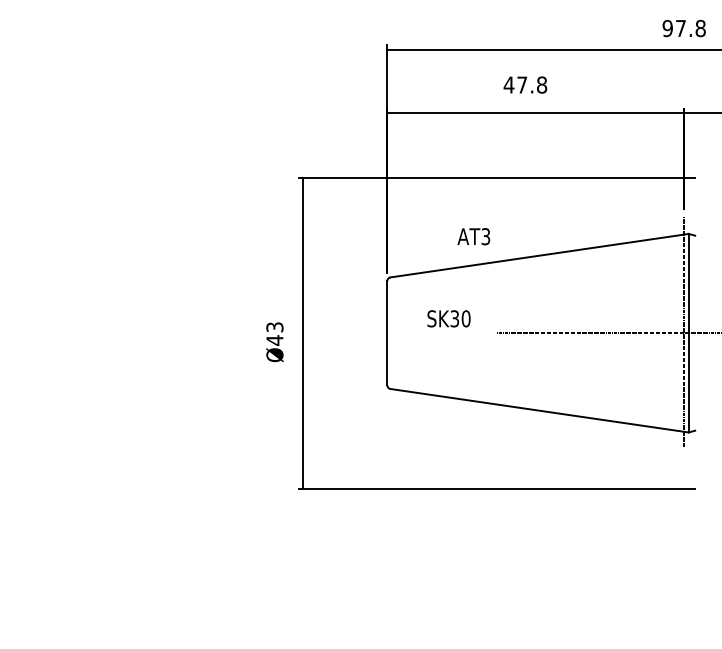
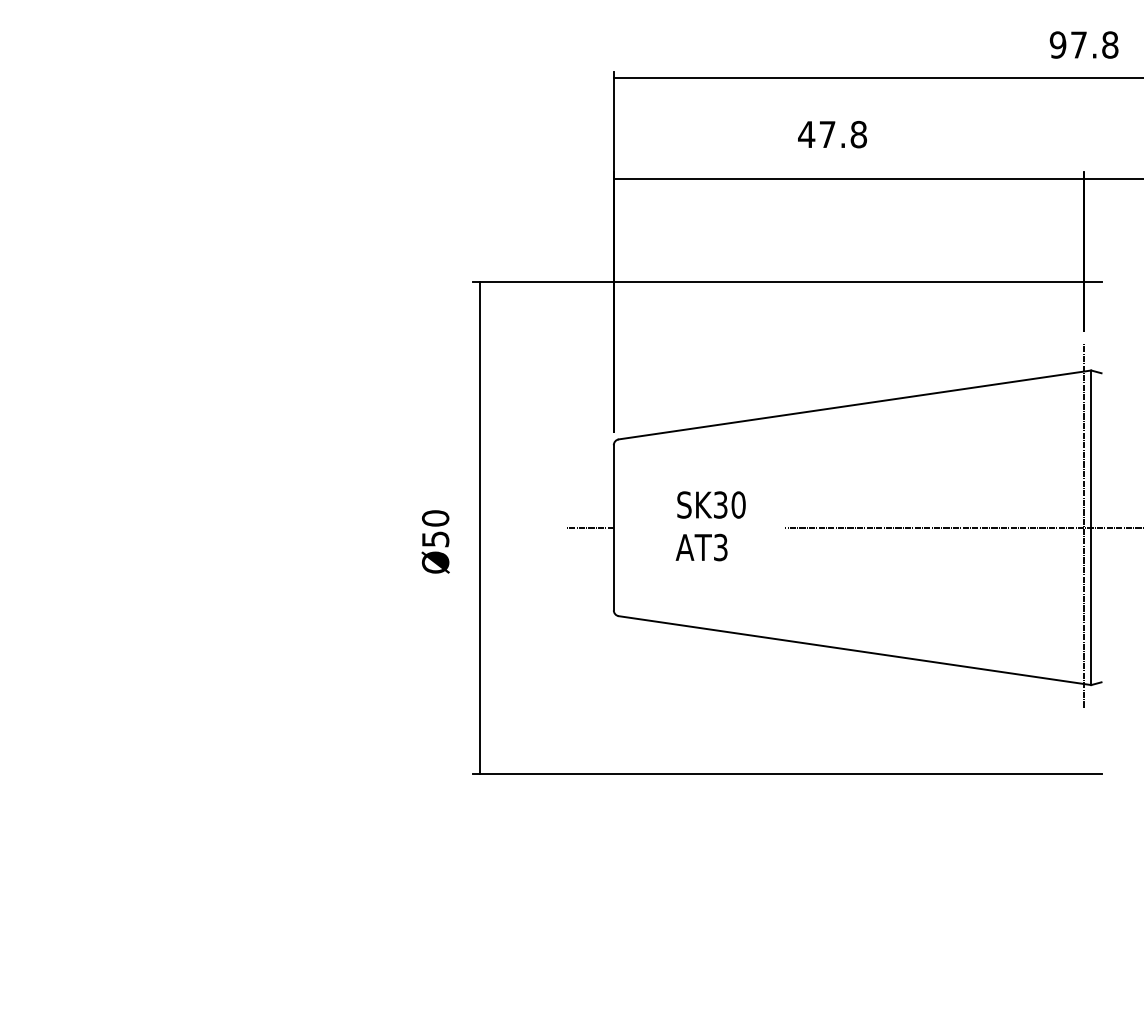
text: (473, 236) -> (701, 547), moved
text: (274, 333) -> (434, 528), Ø43 -> Ø50
line: (372, 333) -> (590, 528), added

